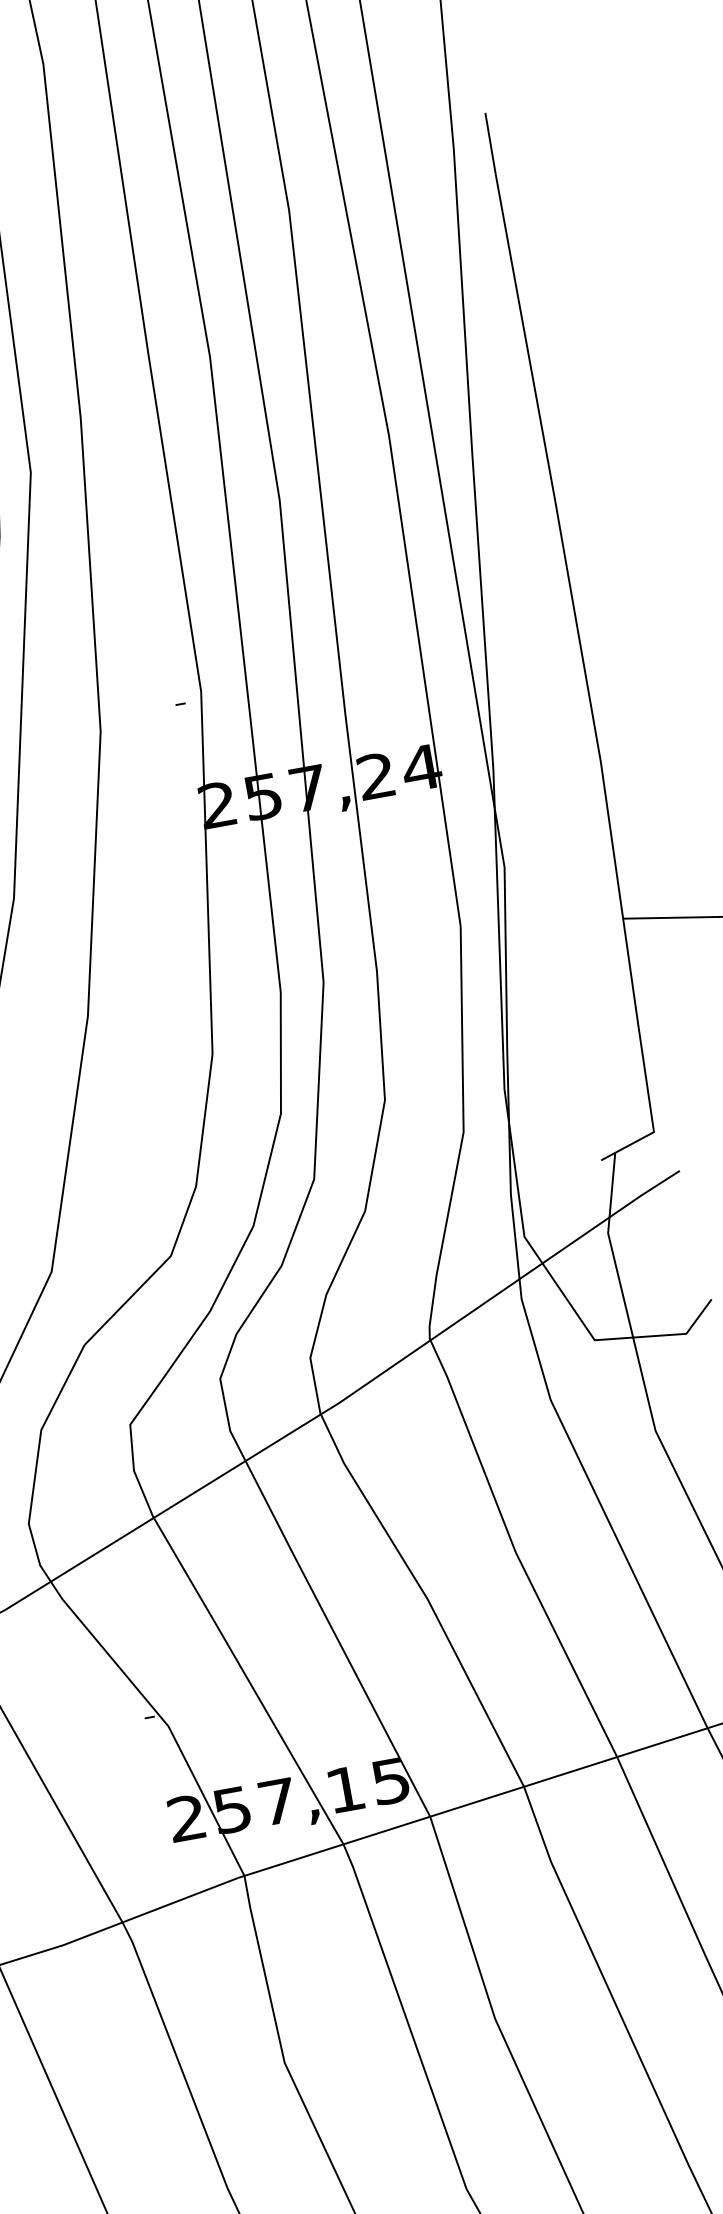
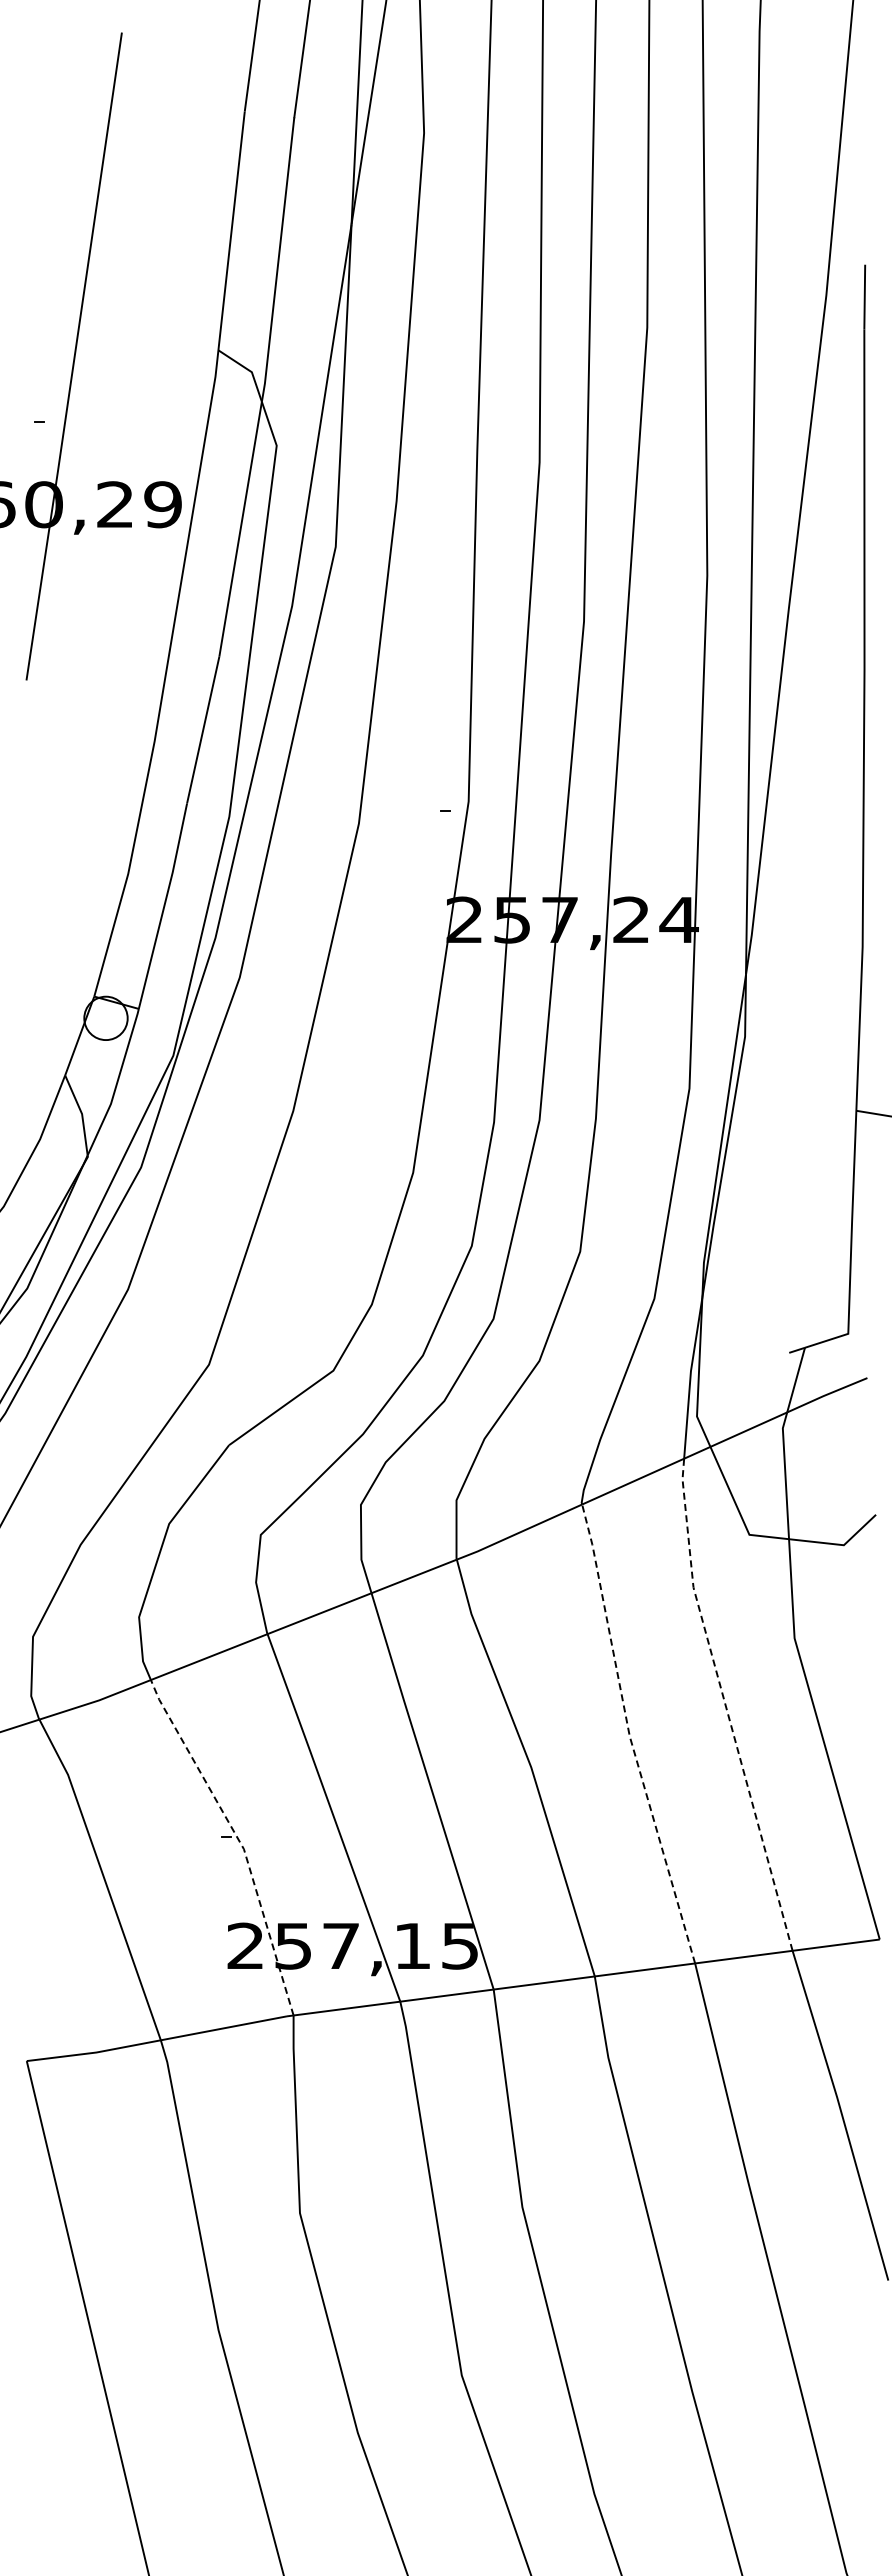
line: (601, 1506) -> (725, 1705), solid -> dashed
line: (515, 1551) -> (629, 1735), solid -> dashed
line: (162, 1718) -> (239, 1840), solid -> dashed

